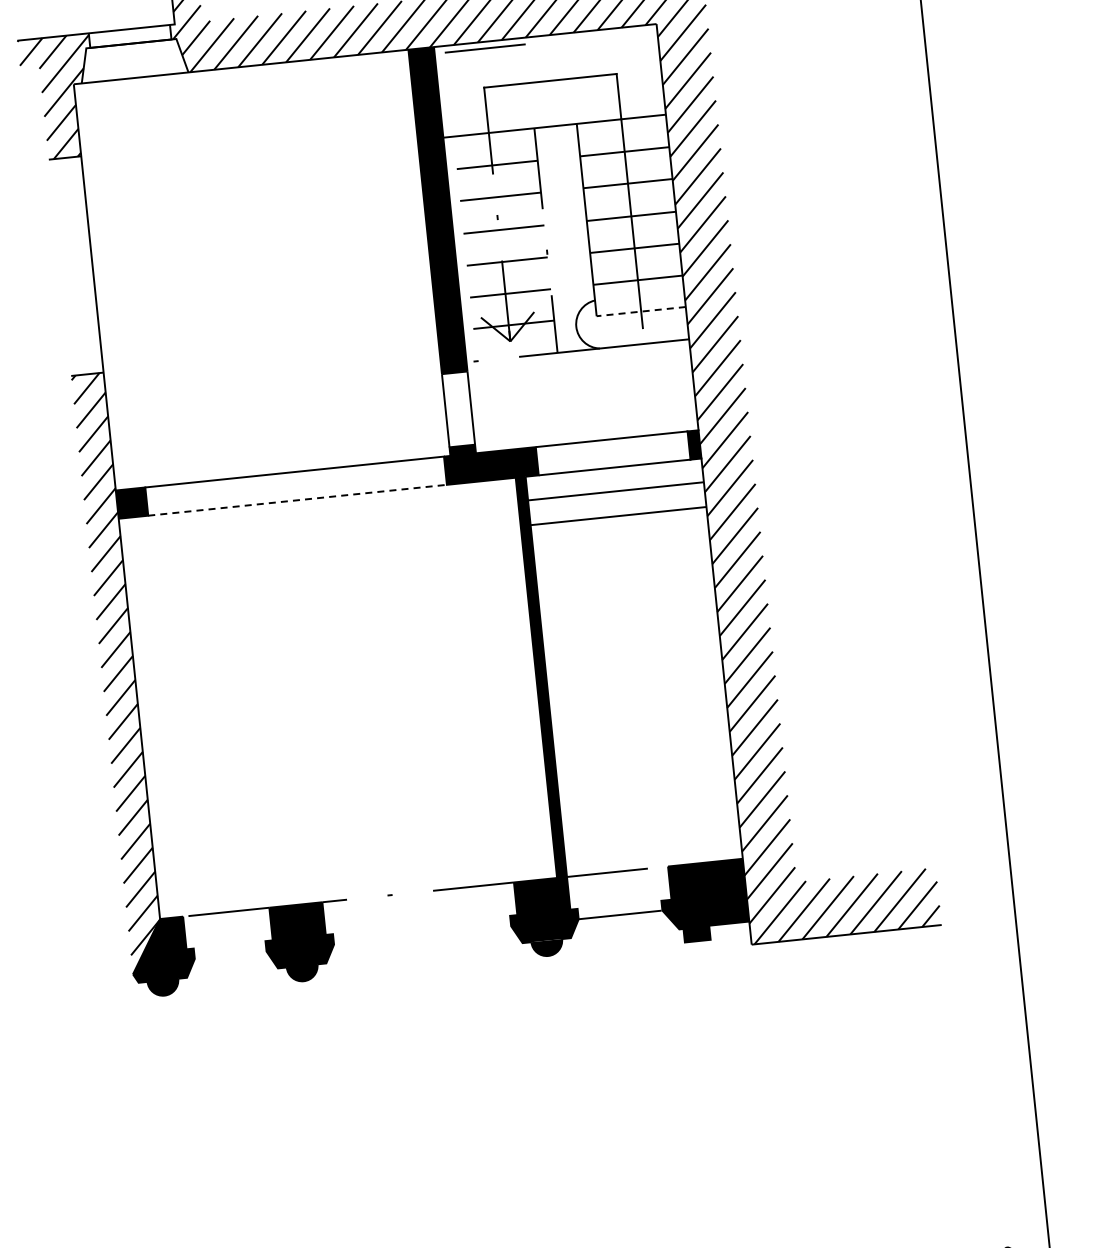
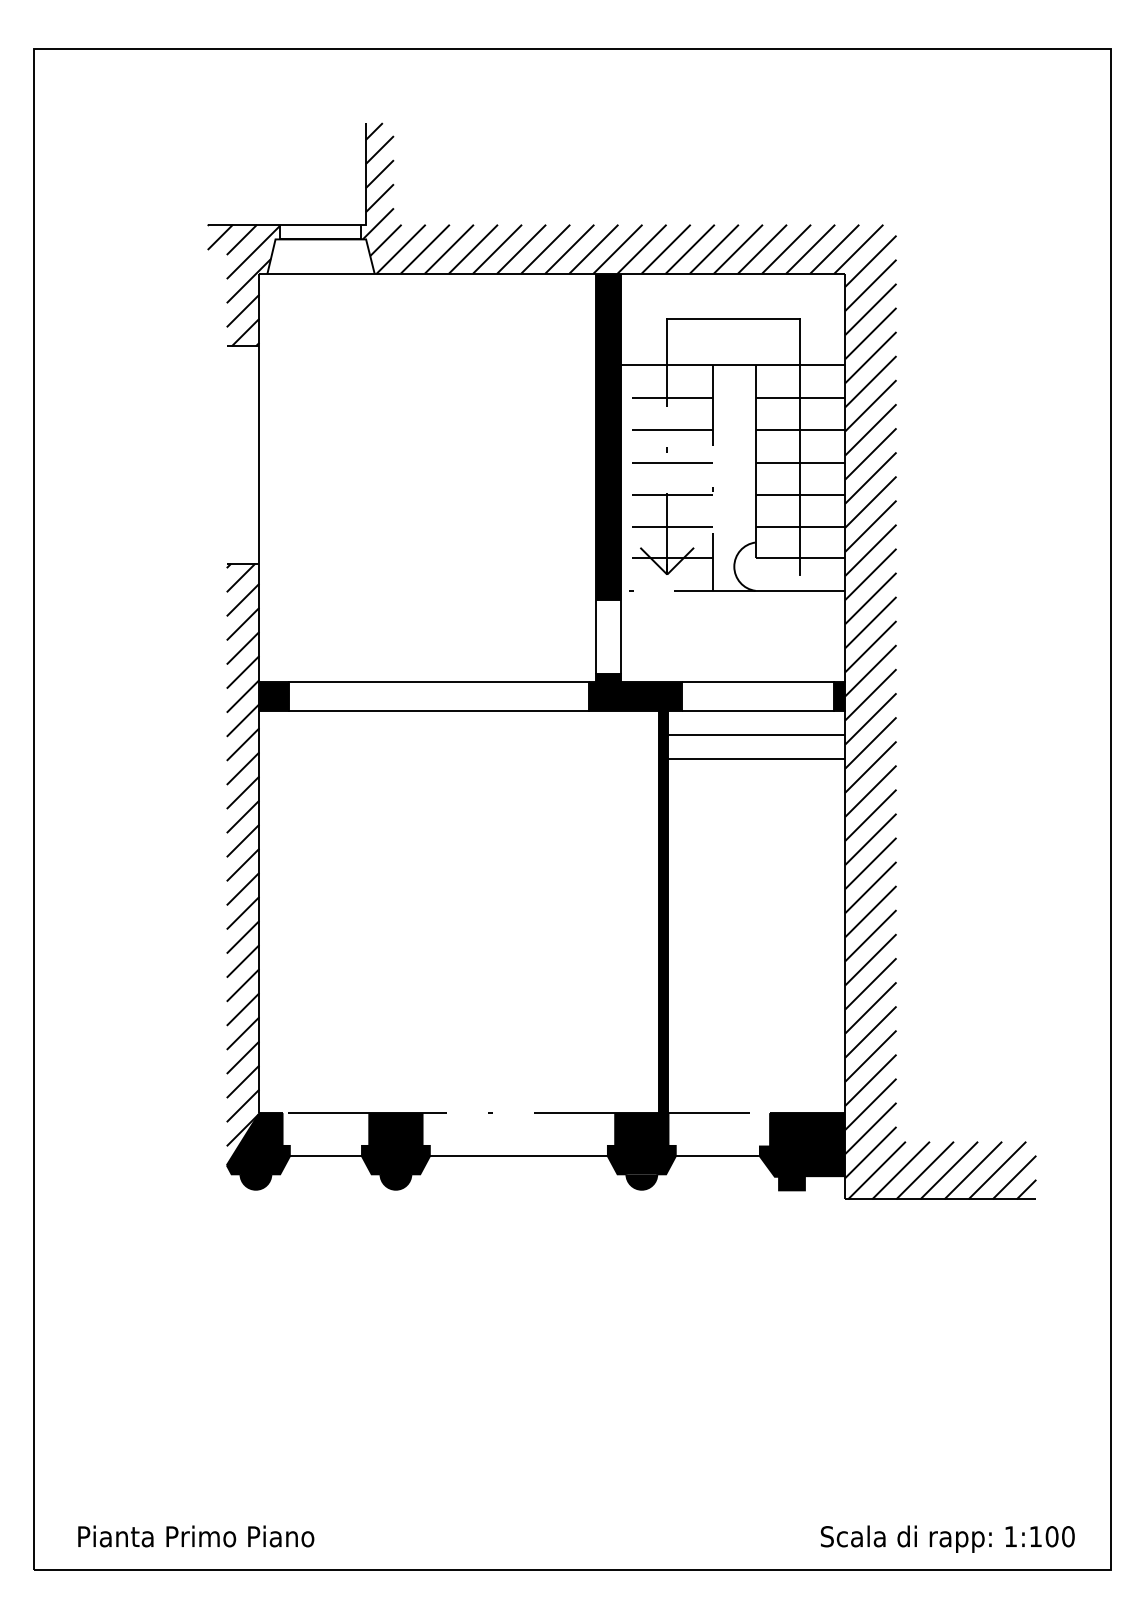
line: (485, 48) -> (672, 280), removed
line: (641, 311) -> (800, 558), dashed -> solid
line: (297, 500) -> (439, 710), dashed -> solid
line: (422, 935) -> (518, 1156), added
line: (230, 955) -> (325, 1156), added

